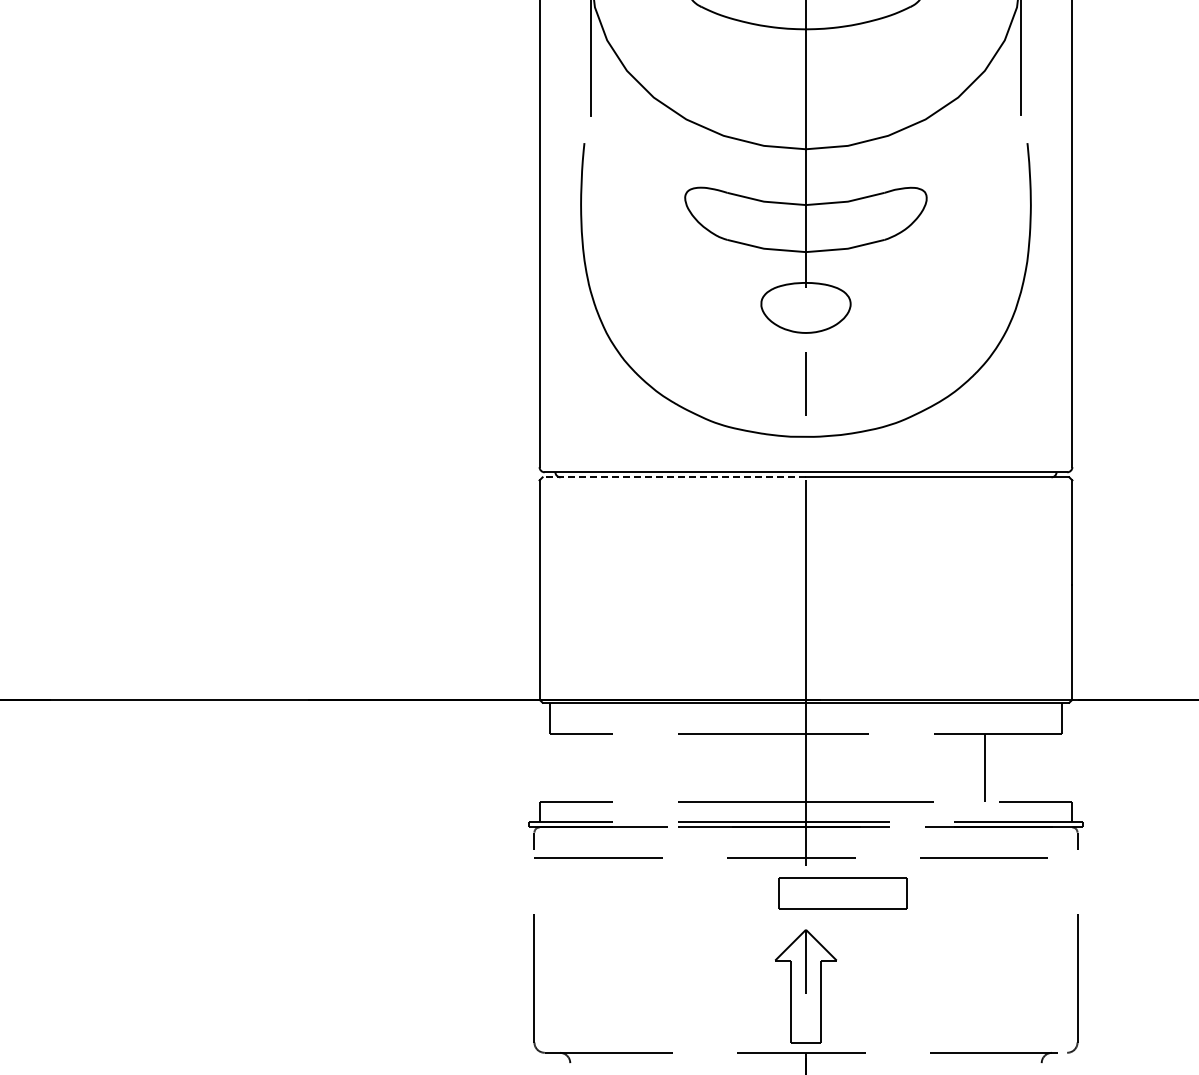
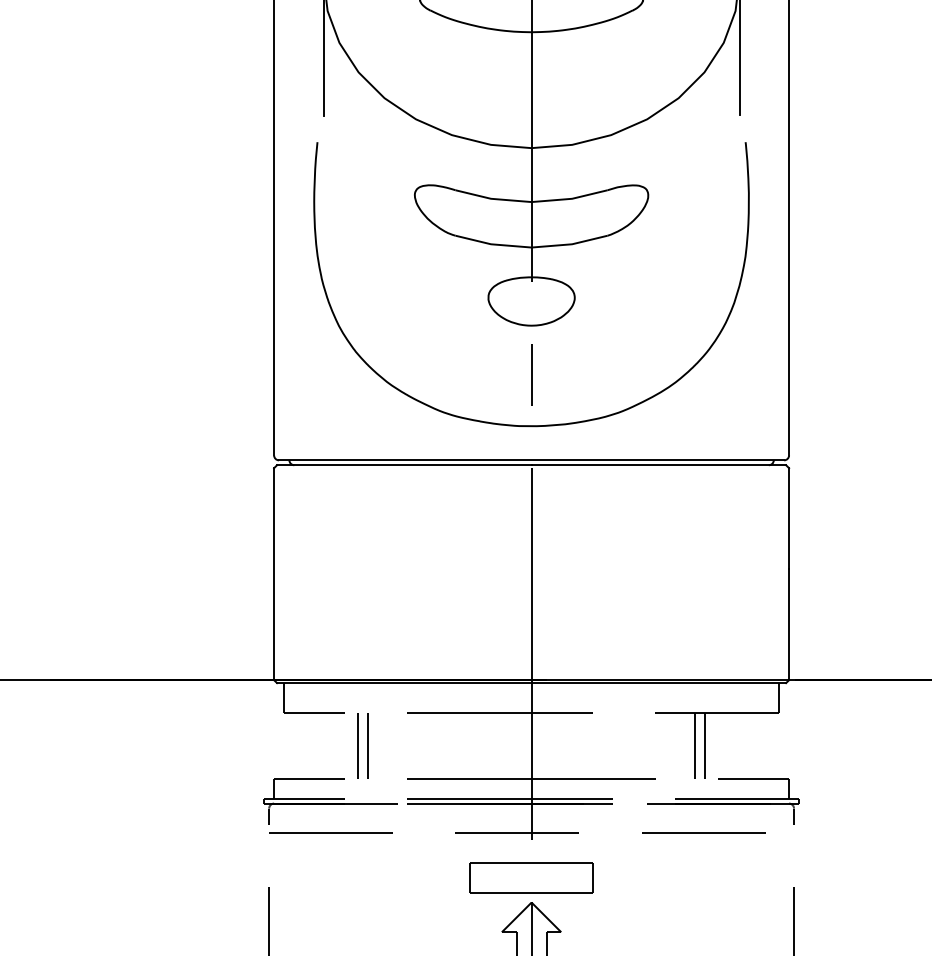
line: (674, 477) -> (404, 465), dashed -> solid
line: (626, 767) -> (358, 745), added
line: (637, 767) -> (368, 745), added
line: (974, 767) -> (694, 745), added
part: (842, 893) -> (531, 878), moved

